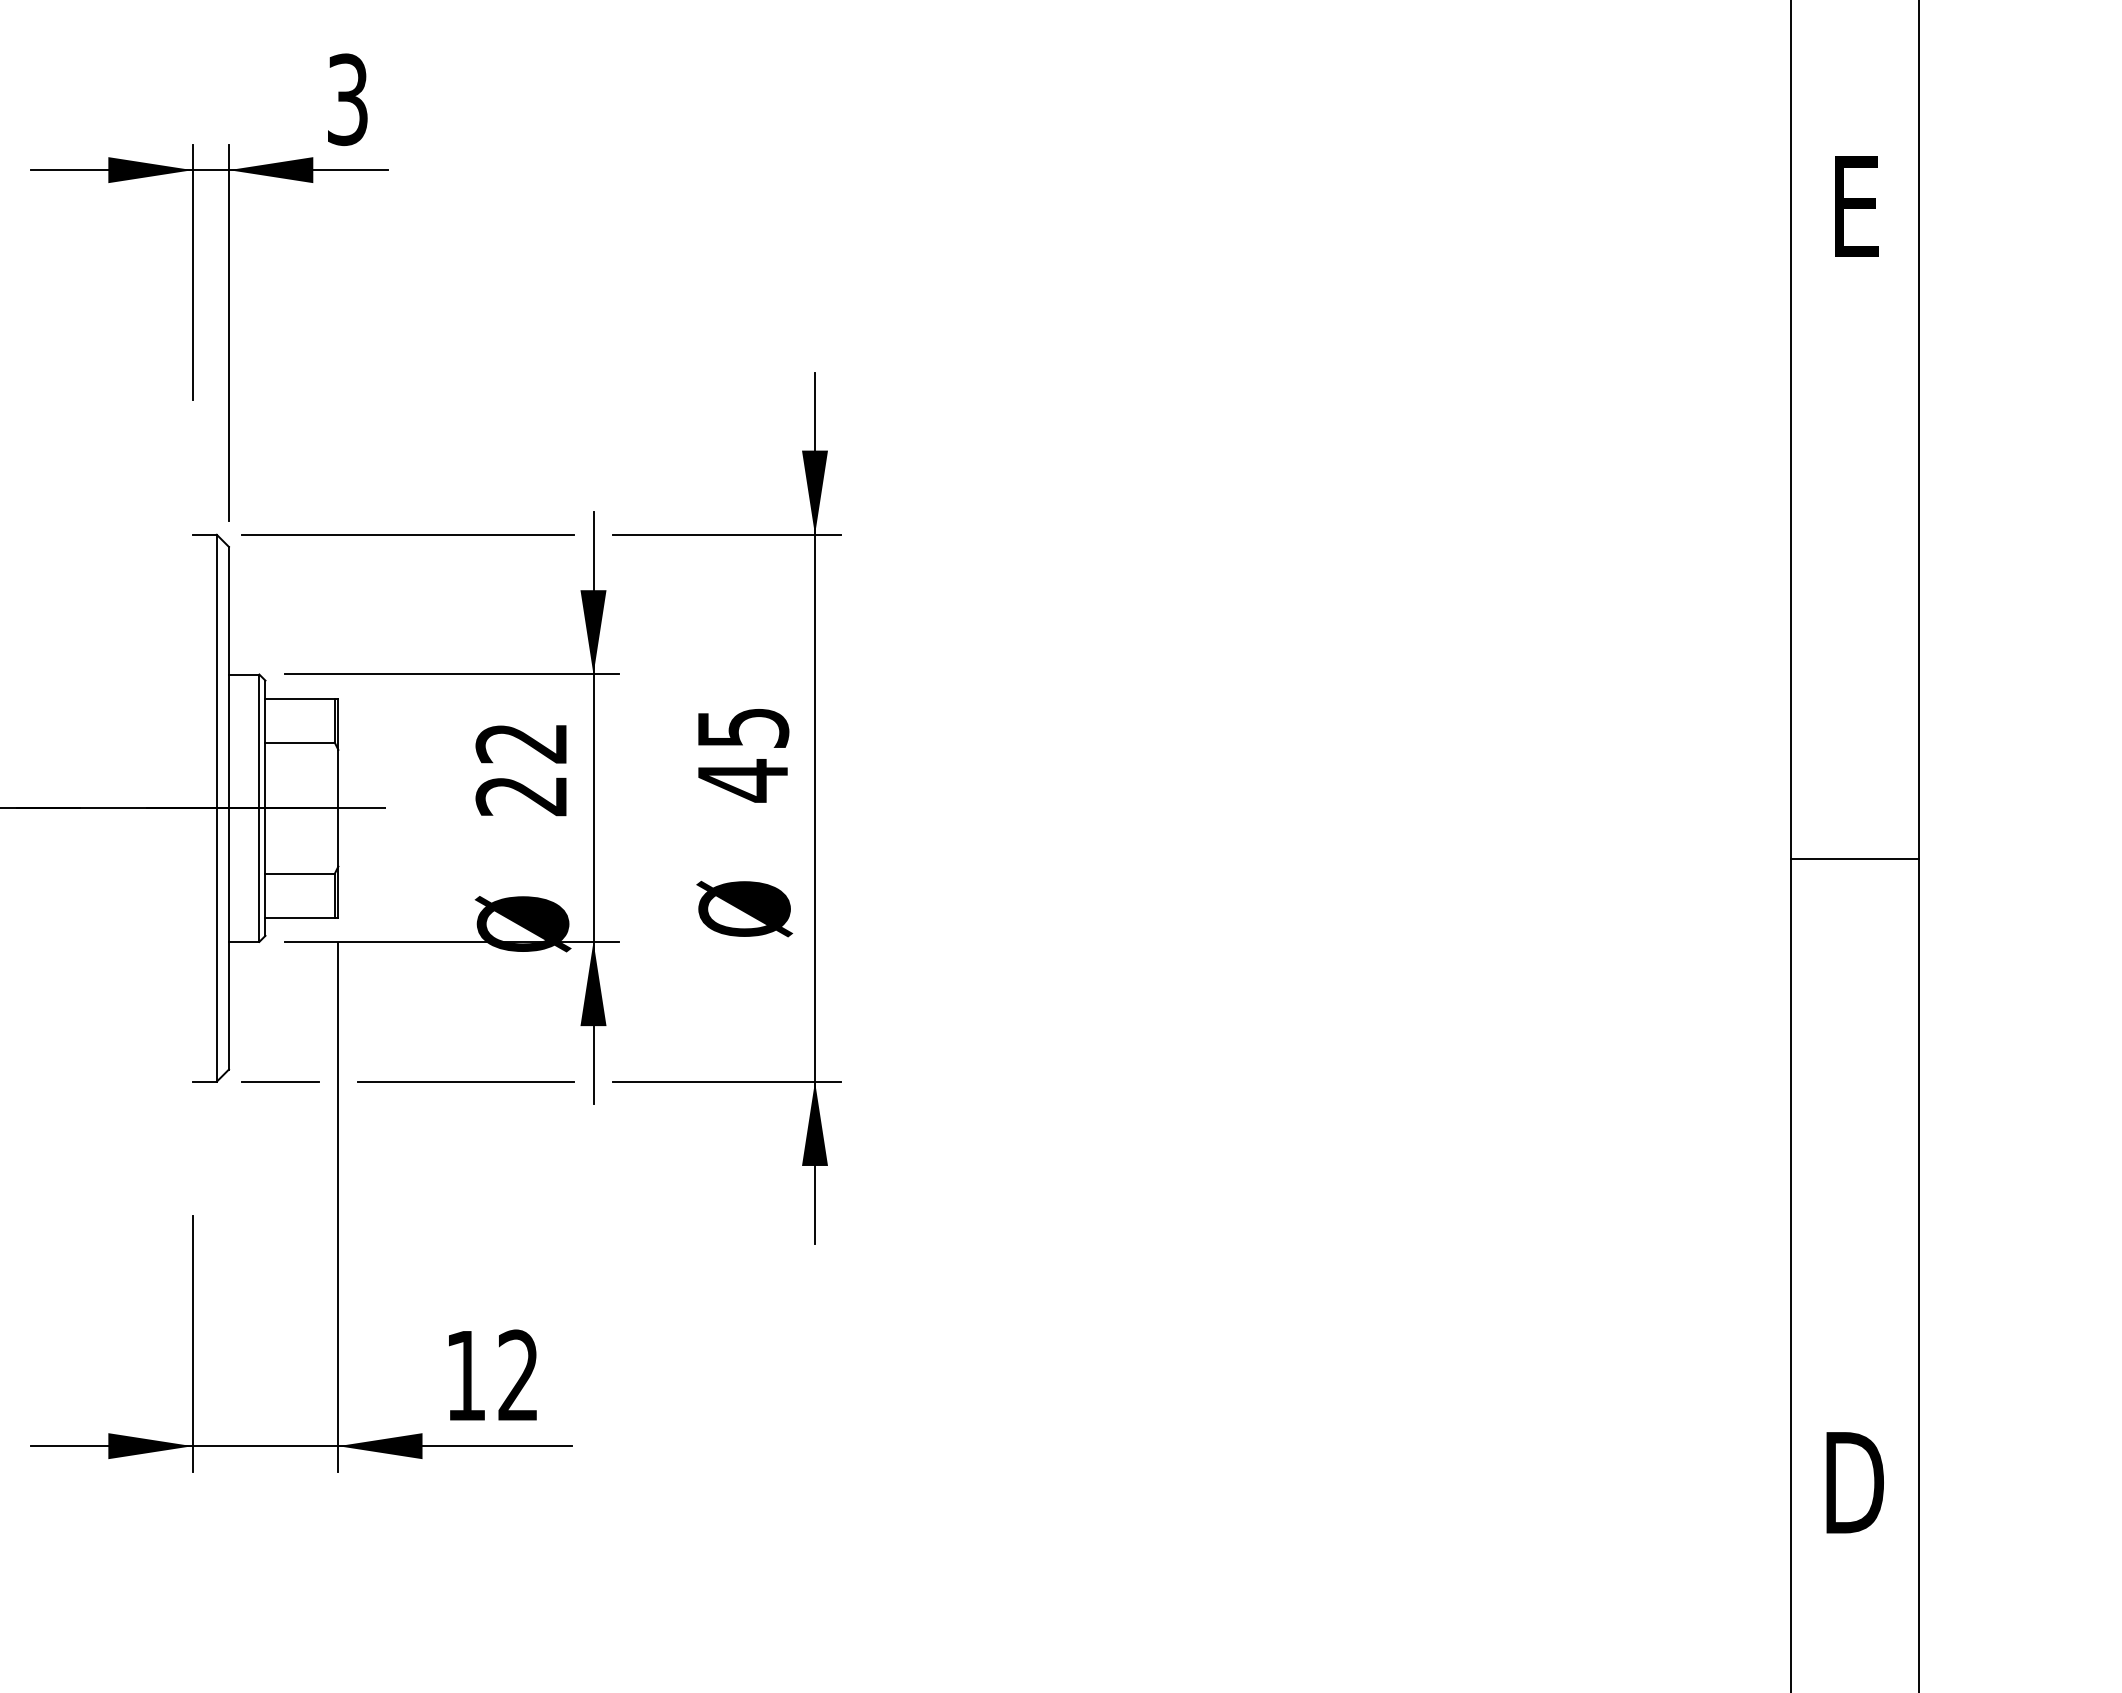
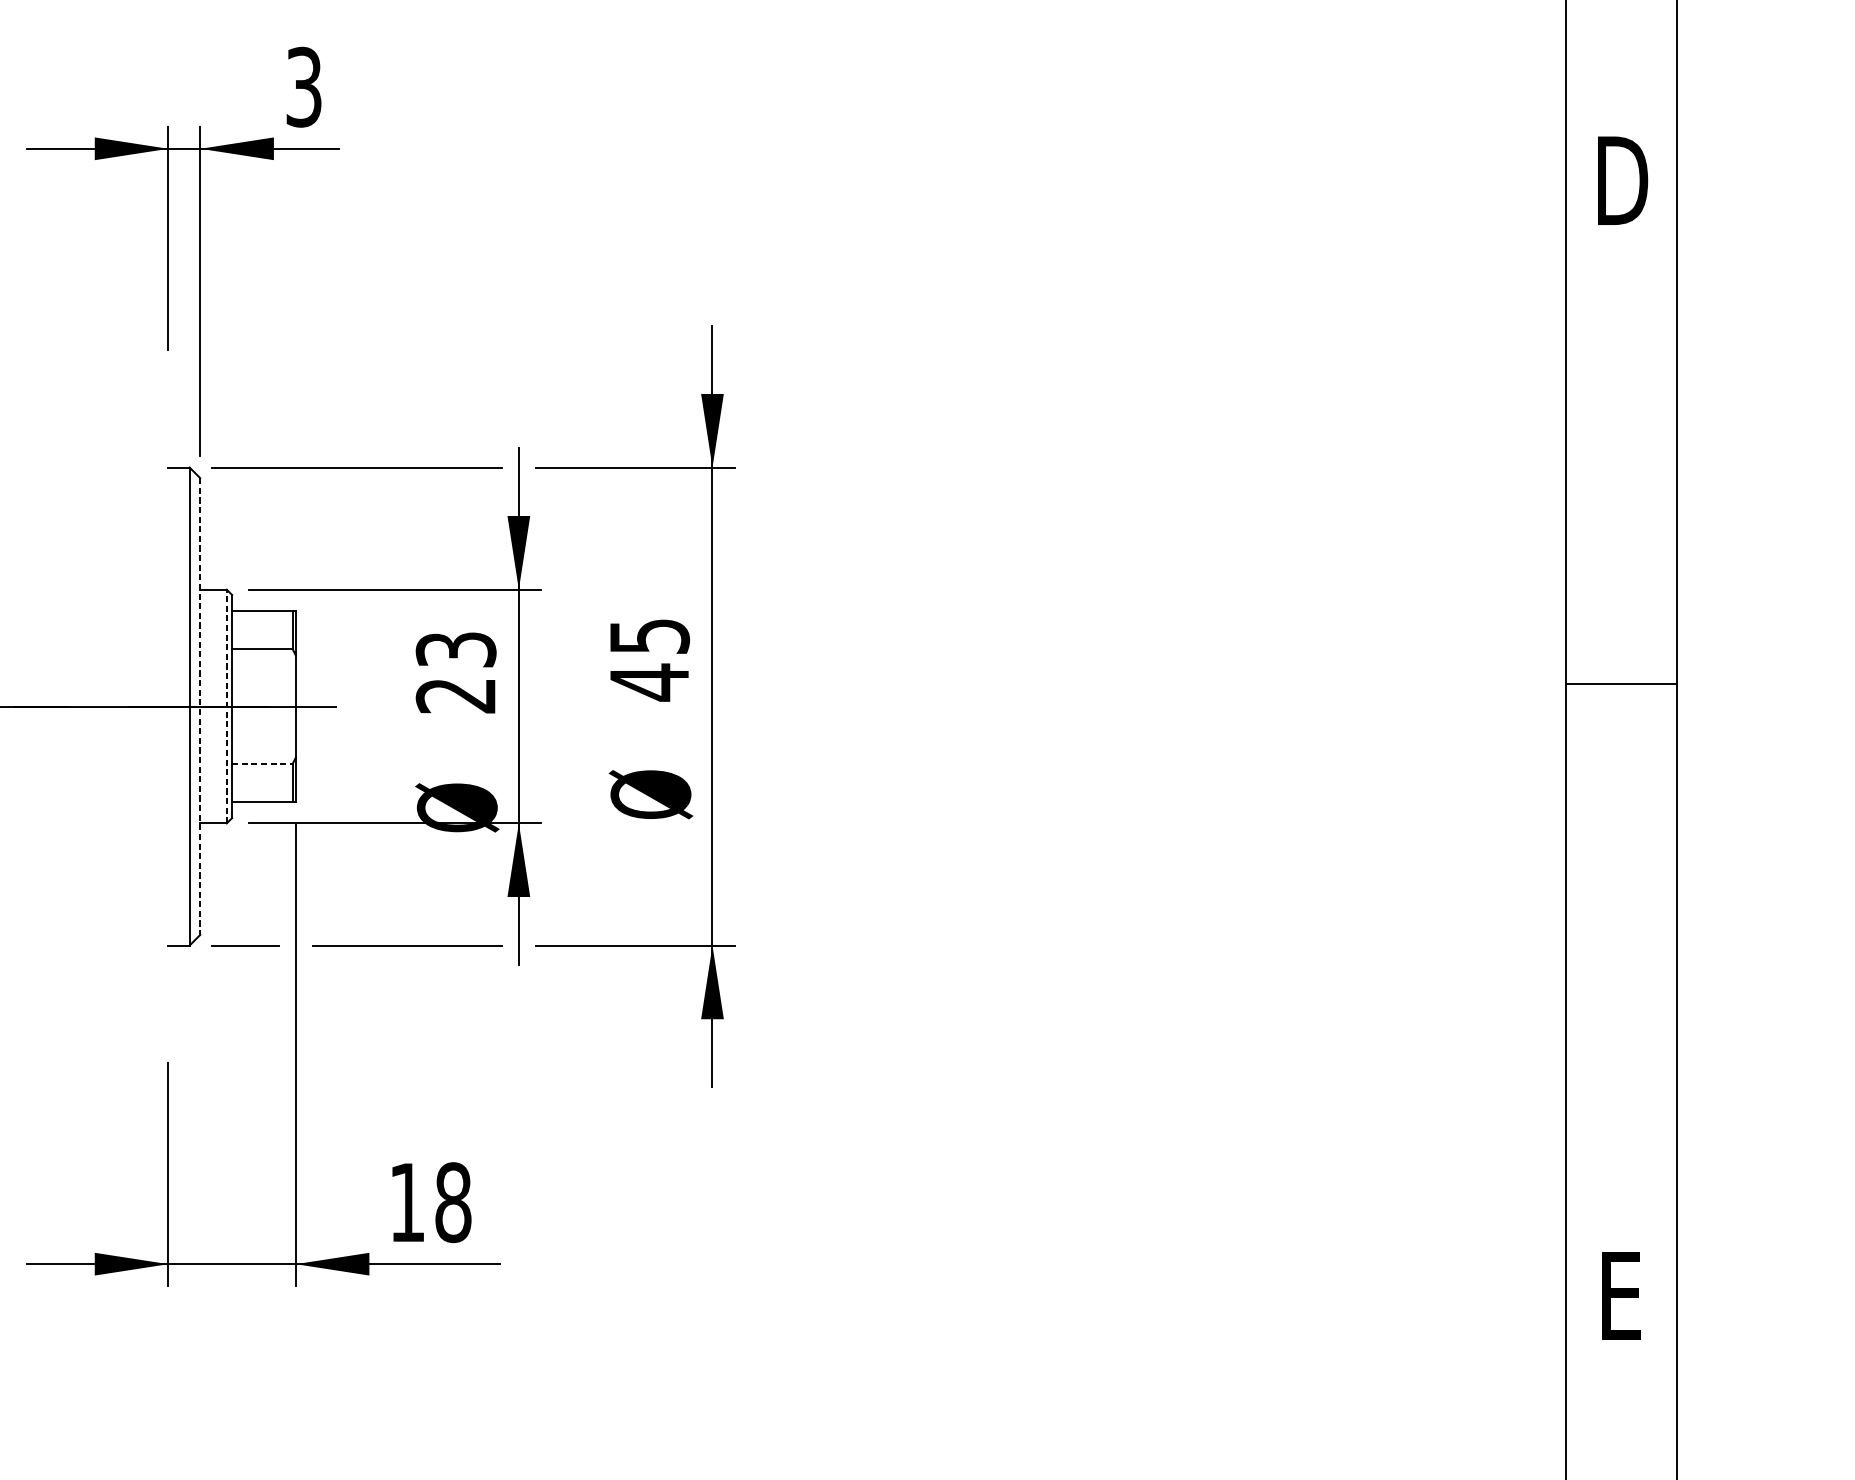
text: (1856, 206) -> (1622, 180), E -> D
text: (521, 743) -> (455, 649), 22 -> 23
line: (229, 808) -> (200, 706), solid -> dashed
line: (259, 808) -> (226, 706), solid -> dashed
line: (1854, 859) -> (1621, 684), moved
line: (300, 873) -> (262, 763), solid -> dashed
text: (518, 1375) -> (453, 1202), 12 -> 18
text: (1854, 1482) -> (1621, 1295), D -> E

